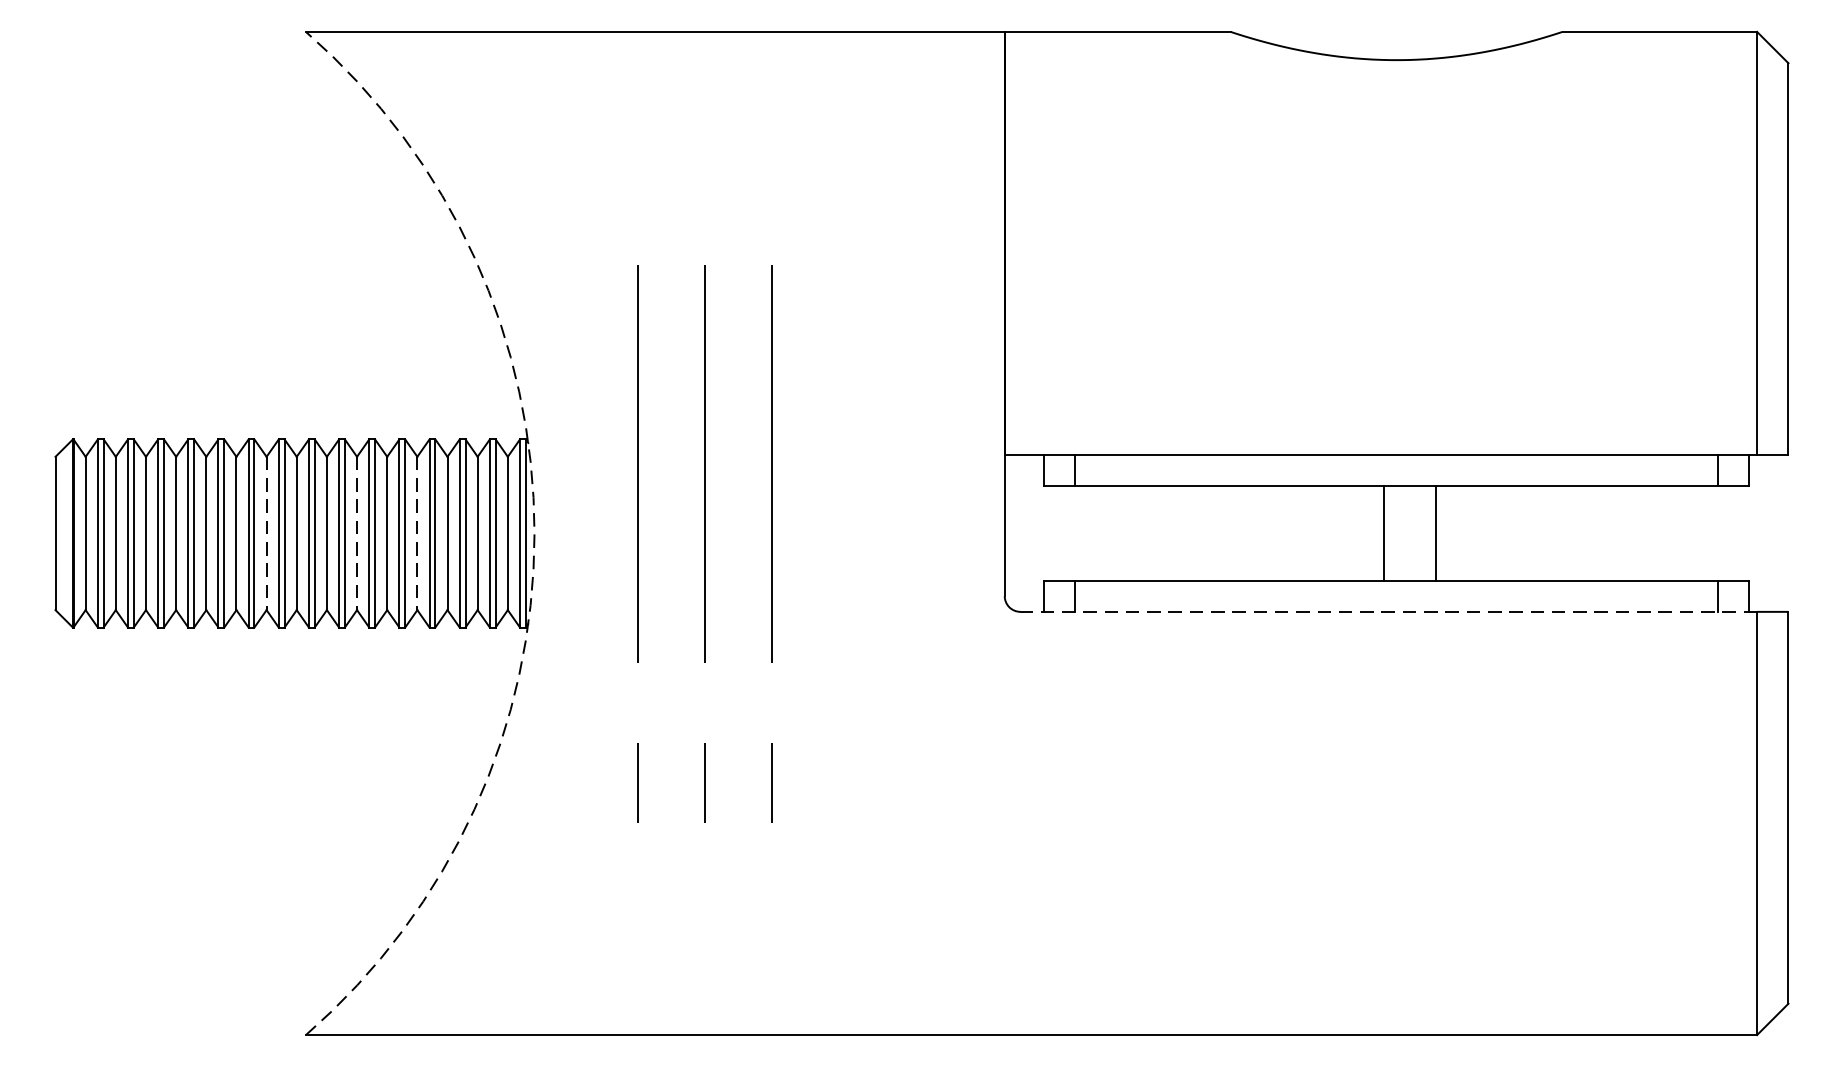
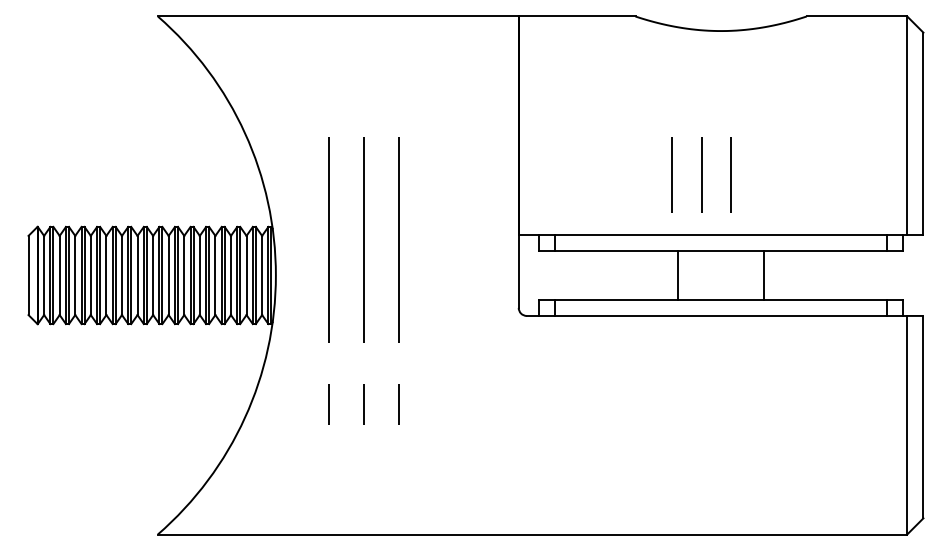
line: (1300, 337) -> (671, 174), added
line: (1358, 337) -> (701, 174), added
line: (1414, 337) -> (730, 174), added
line: (266, 533) -> (137, 275), dashed -> solid
line: (357, 533) -> (184, 275), dashed -> solid
line: (417, 533) -> (215, 275), dashed -> solid
arc: (533, 533) -> (275, 275), dashed -> solid
line: (1383, 533) -> (677, 275), moved
line: (1436, 533) -> (764, 275), moved
line: (1387, 610) -> (716, 315), dashed -> solid

